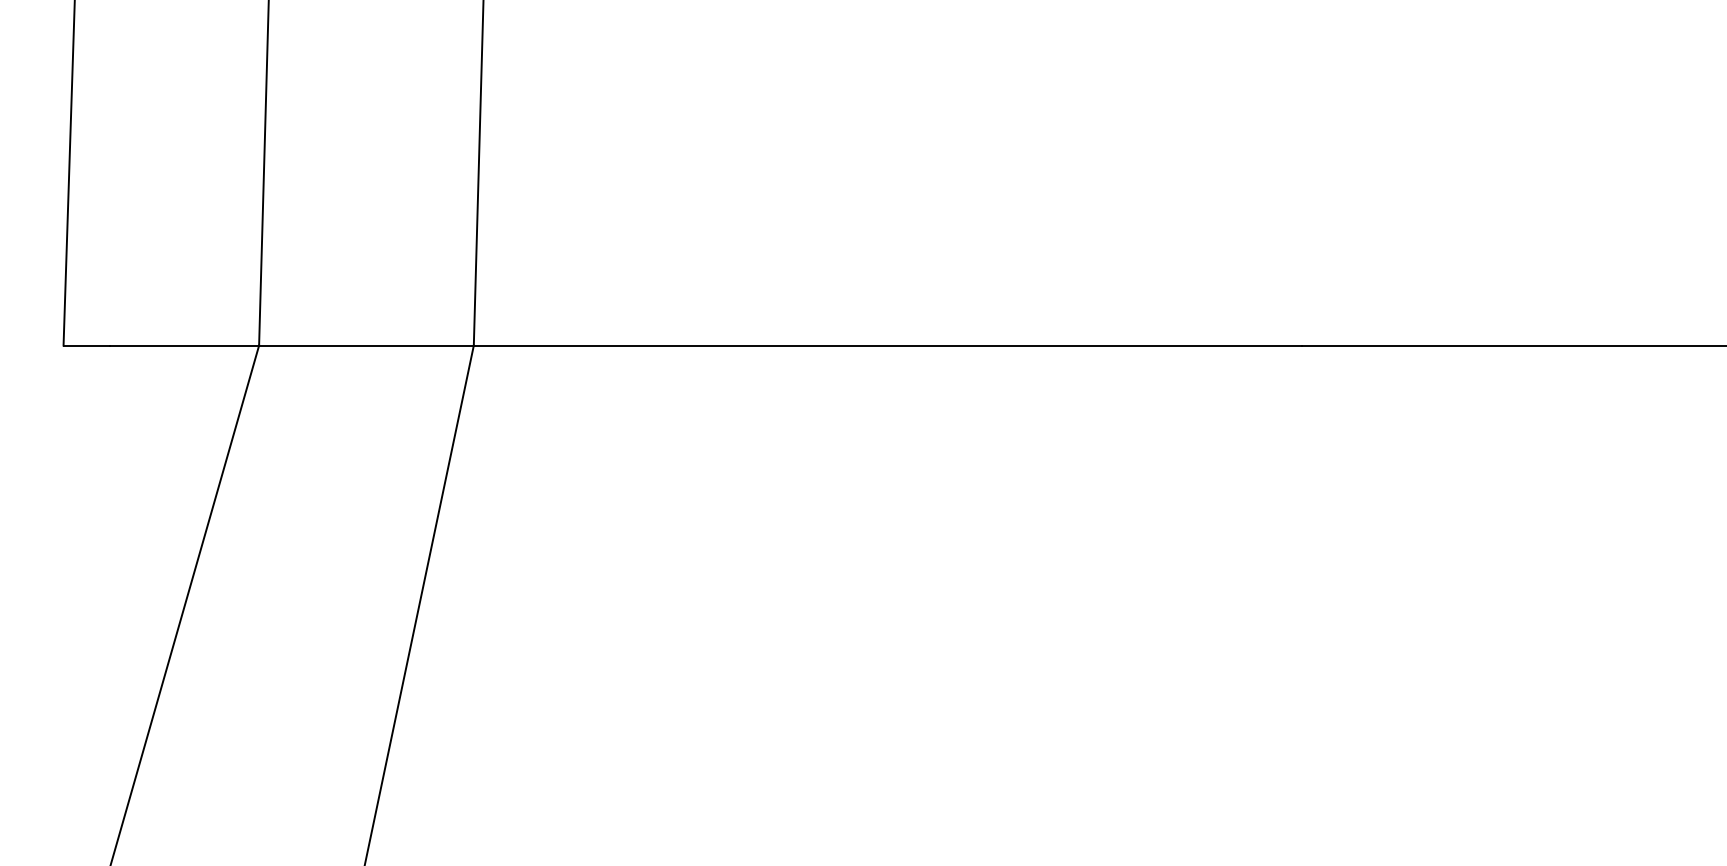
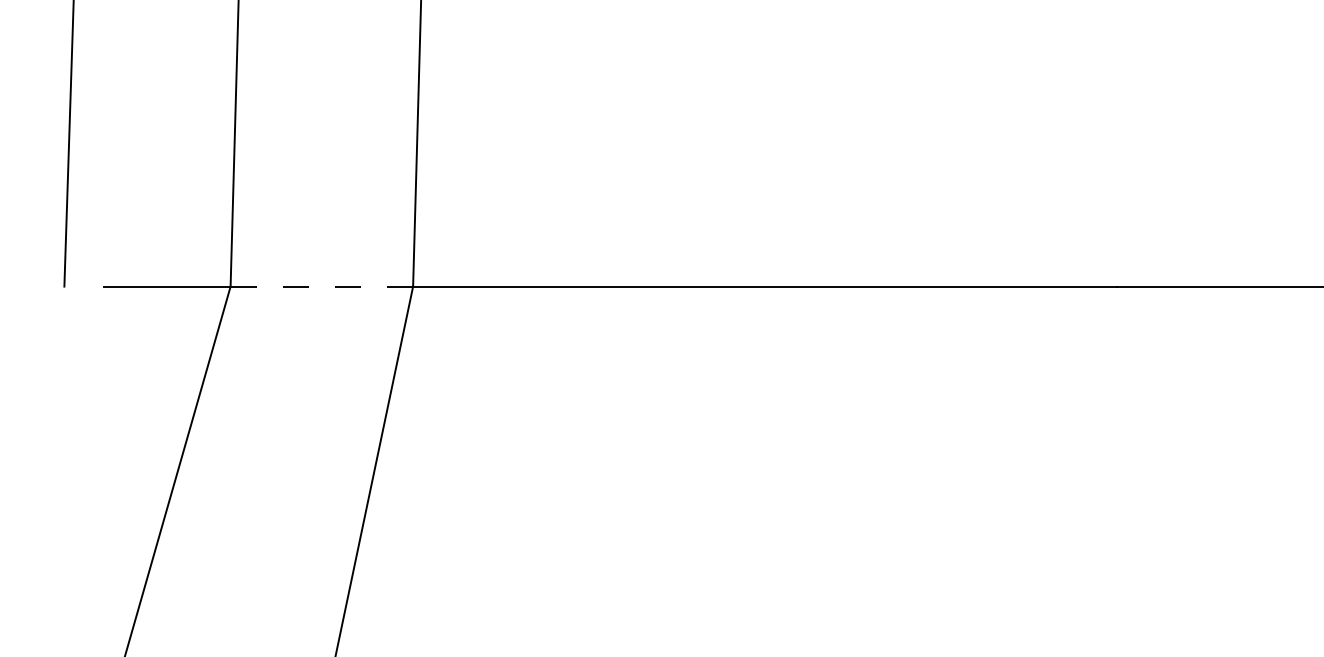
line: (86, 345) -> (83, 286), removed
line: (365, 345) -> (321, 286), solid -> dashed

